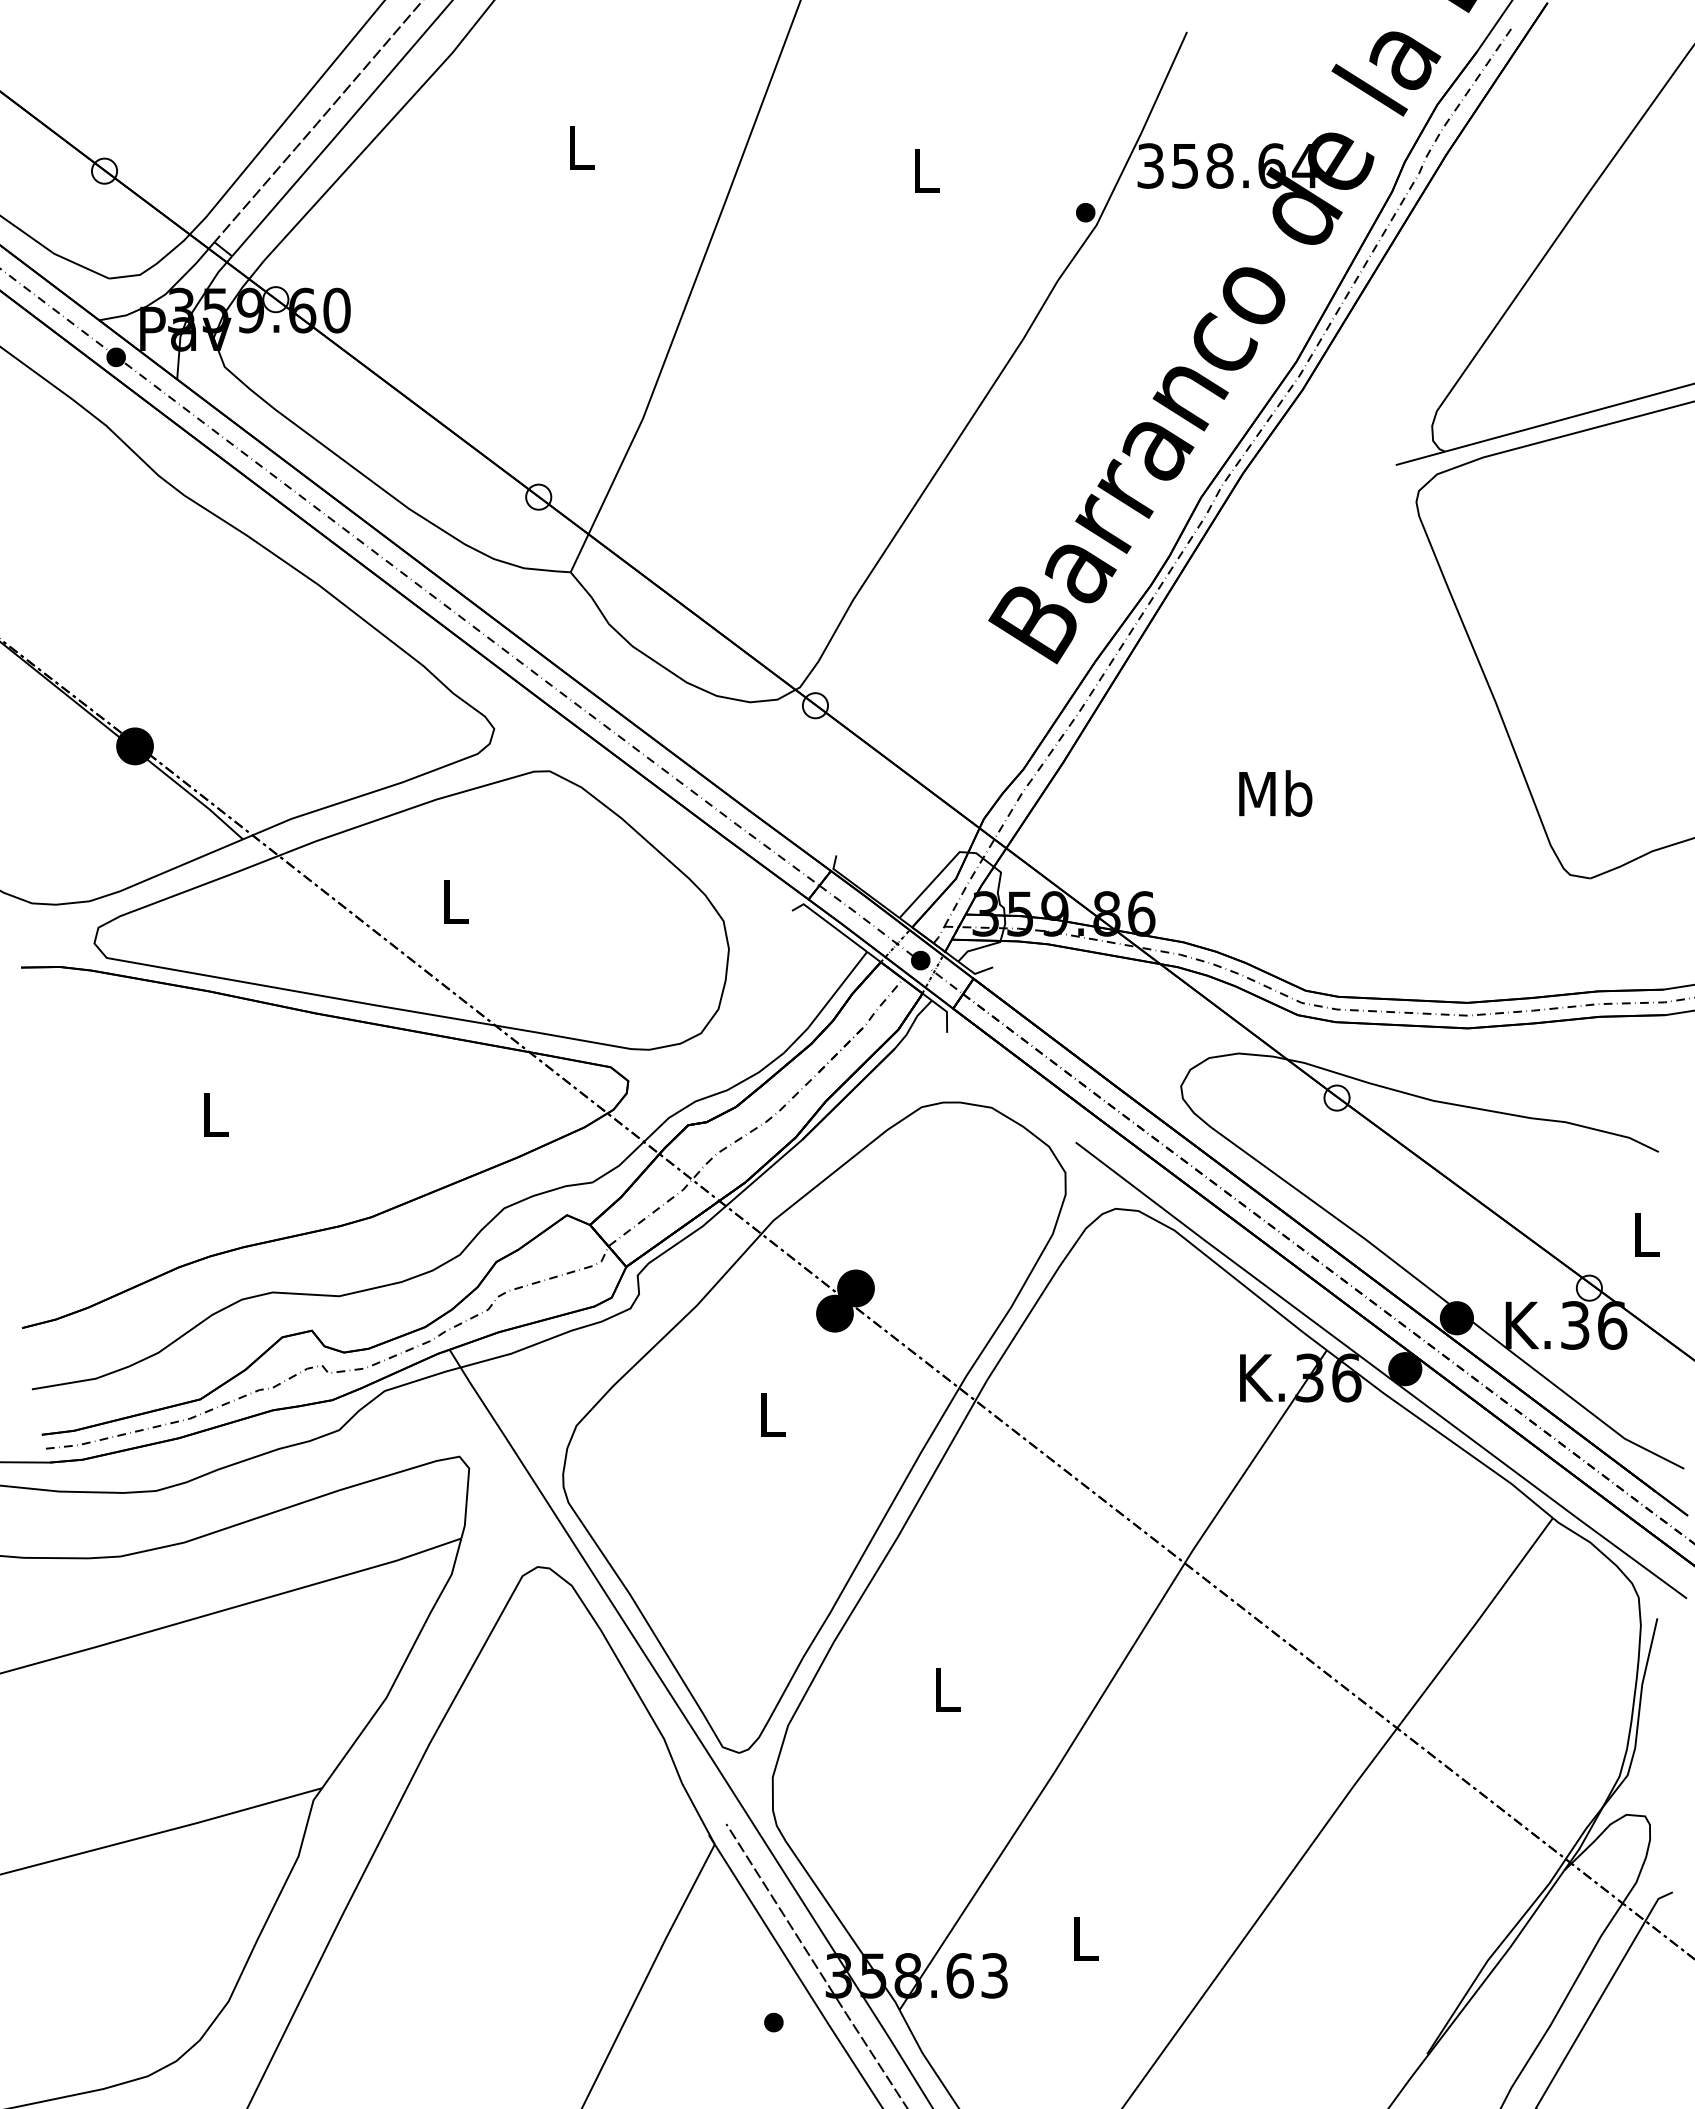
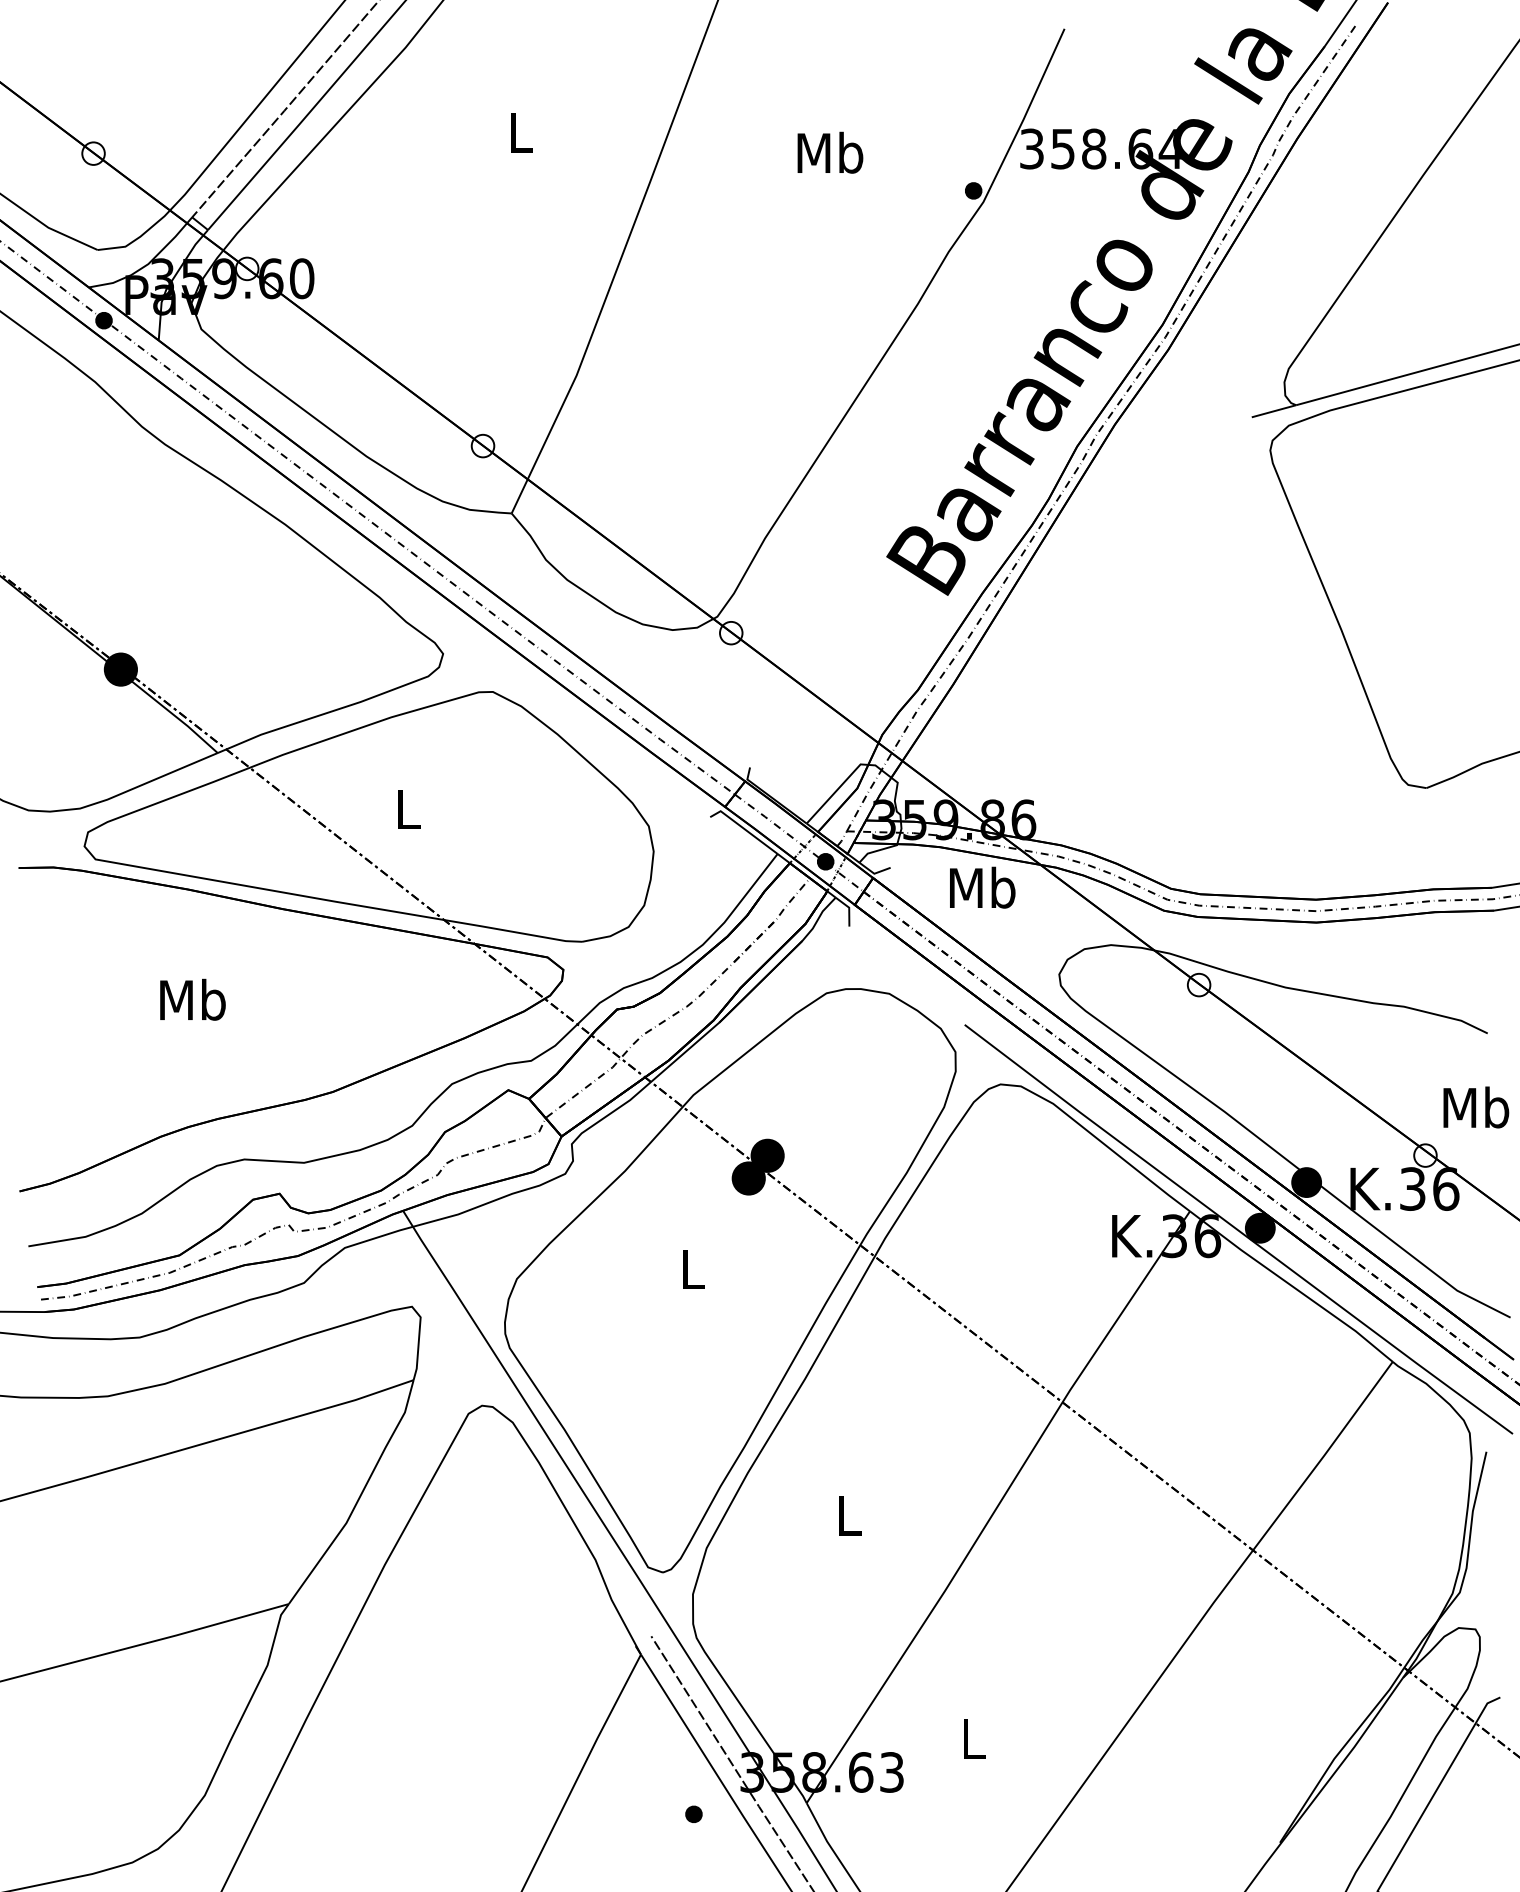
text: (925, 169) -> (829, 152), L -> Mb
text: (1275, 793) -> (982, 887), moved
text: (214, 1114) -> (192, 999), L -> Mb
text: (1645, 1234) -> (1475, 1107), L -> Mb

